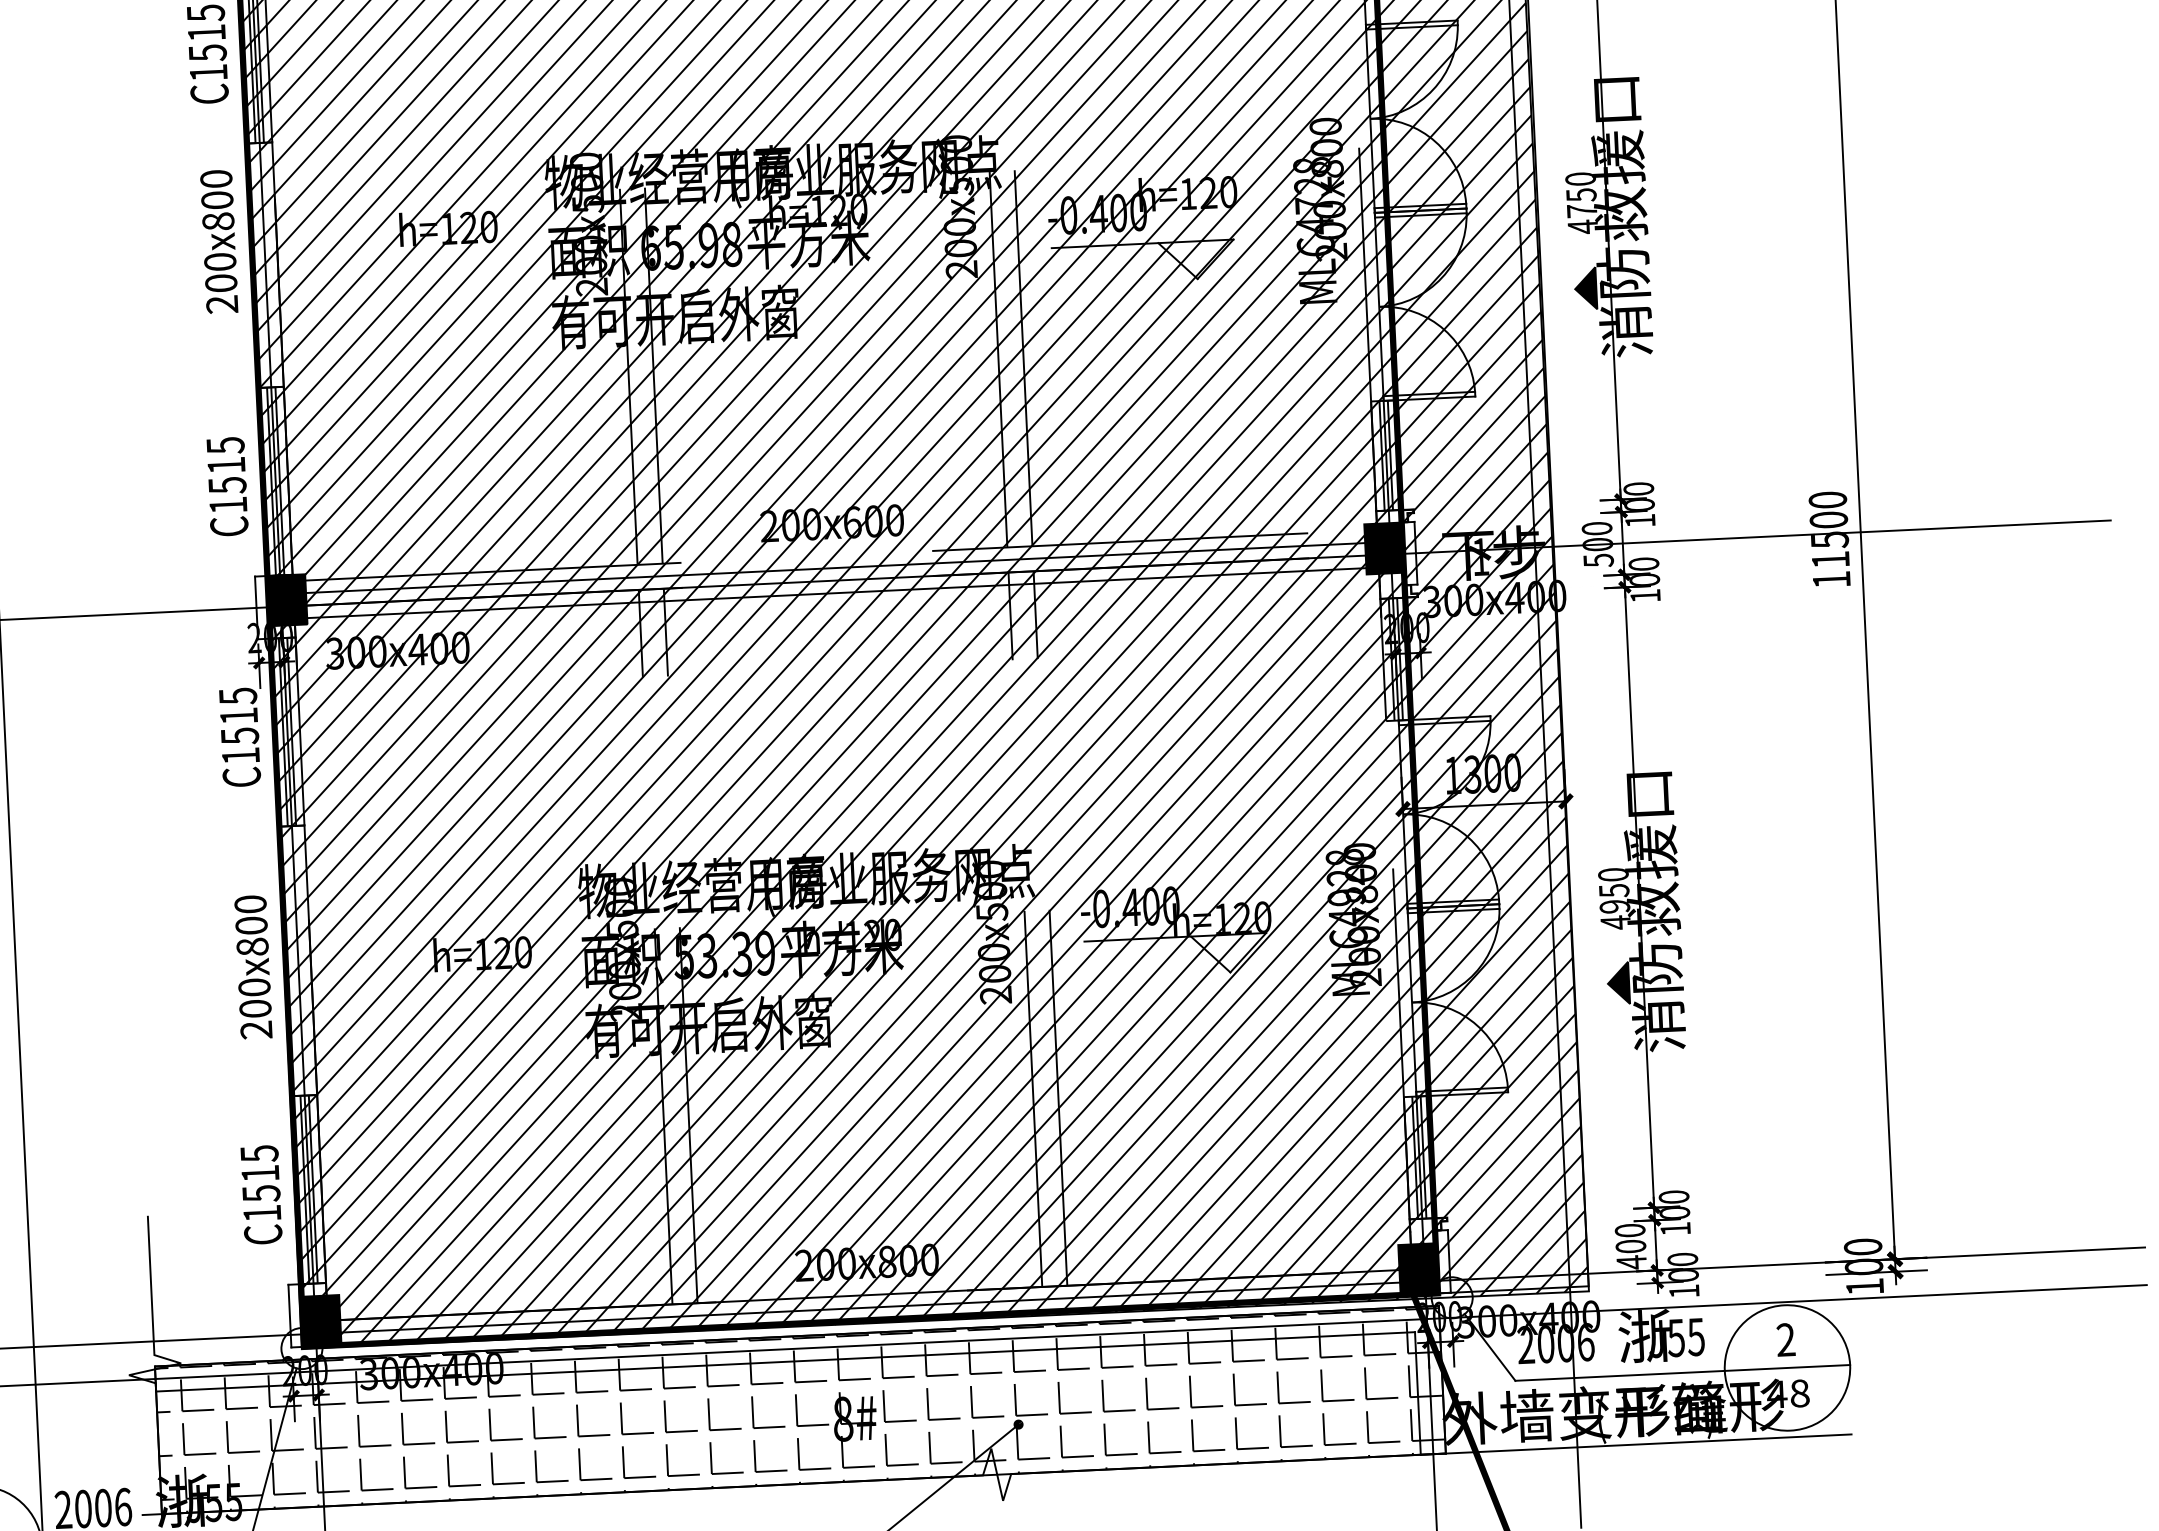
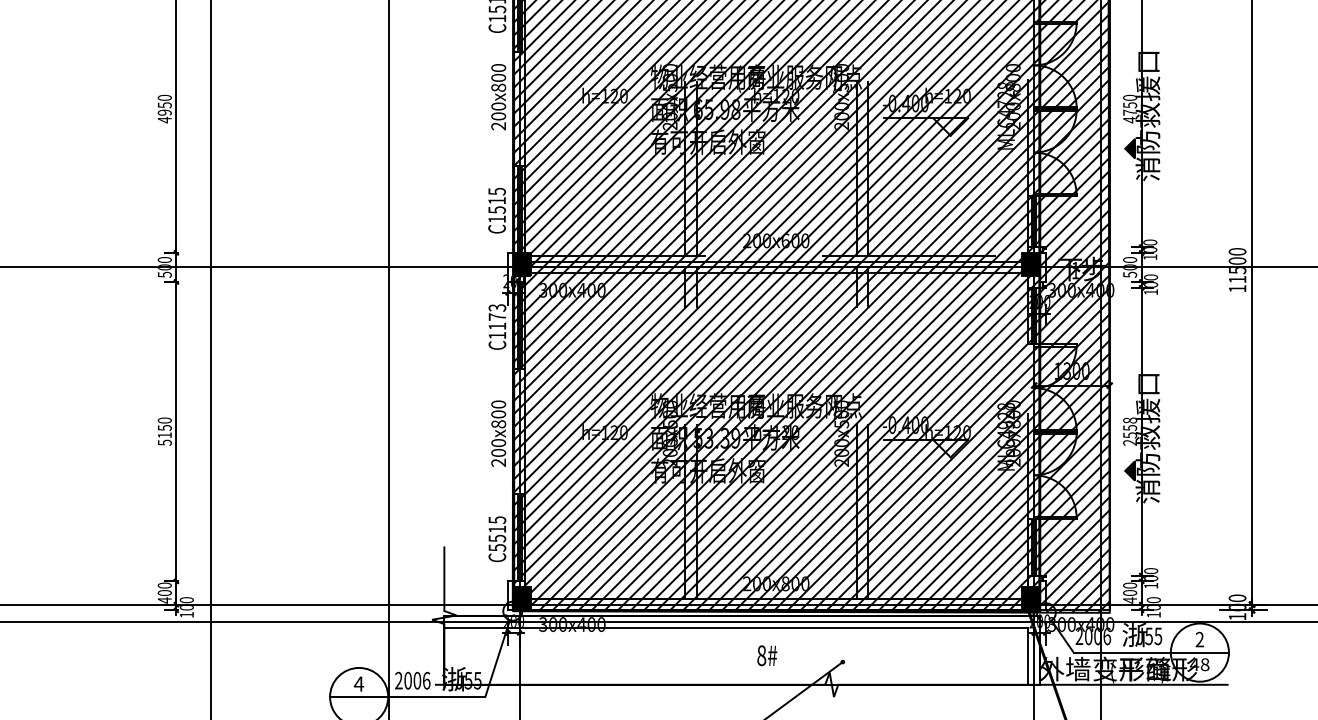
text: (239, 716) -> (497, 317), C1515 -> C1173
text: (1613, 898) -> (1129, 431), 4950 -> 2558
text: (262, 1212) -> (497, 547), C1515 -> C5515
hatch: (799, 1409) -> (741, 650), removed

